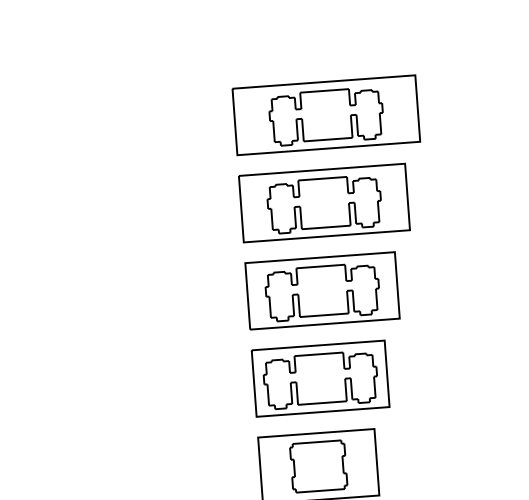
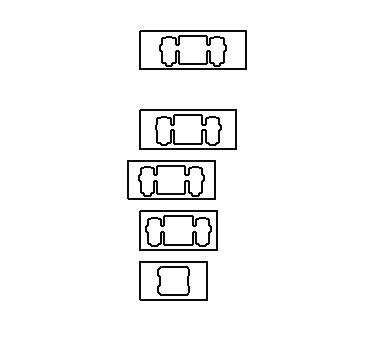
part: (325, 114) -> (192, 49), moved
part: (322, 290) -> (171, 179), moved

